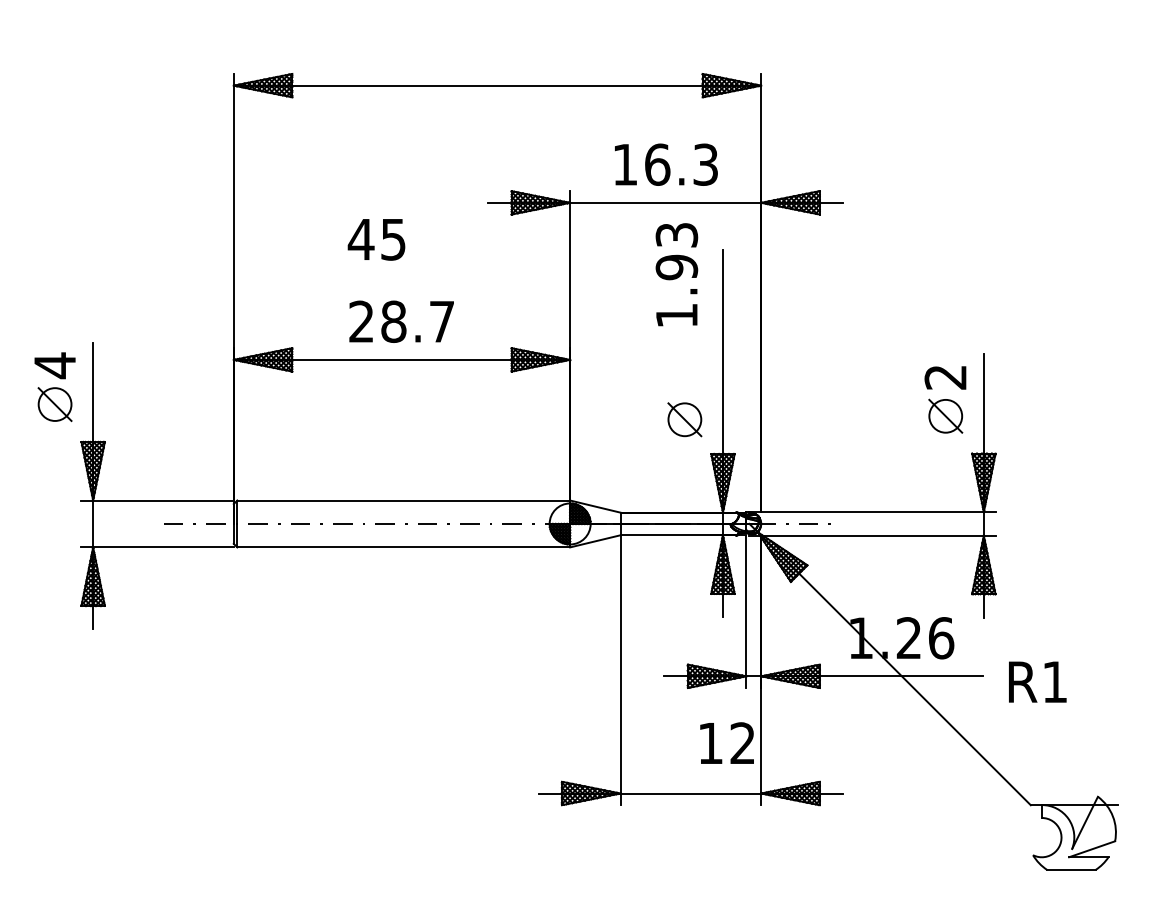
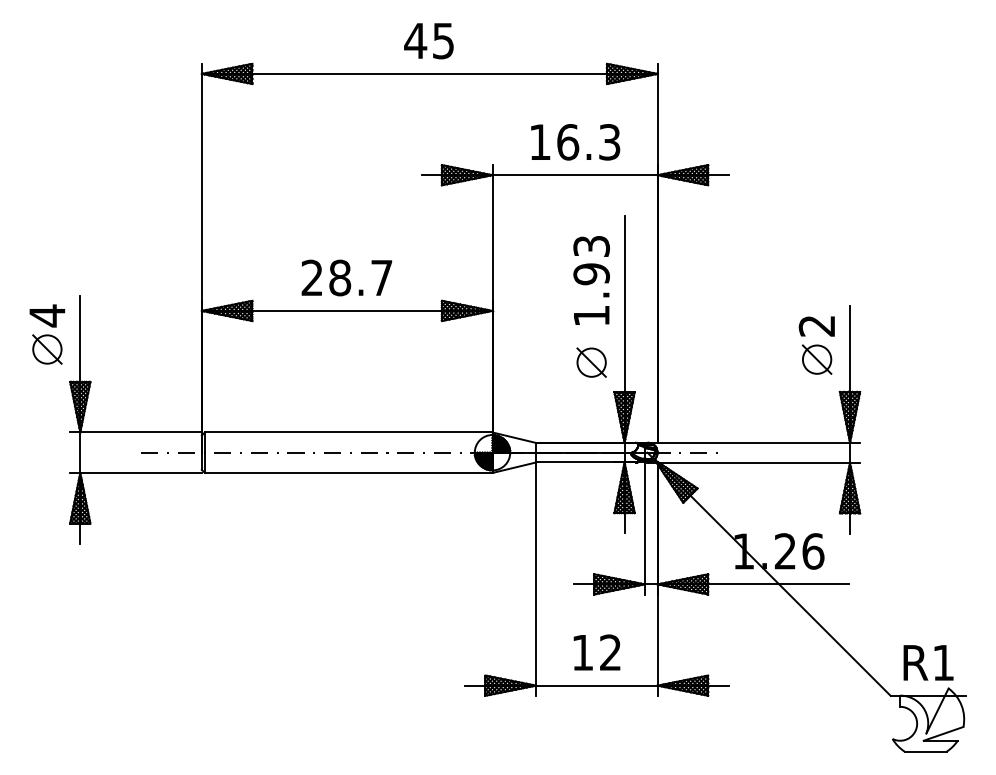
text: (376, 239) -> (428, 40), moved
text: (676, 274) -> (591, 280), moved
text: (1037, 681) -> (928, 662), moved
text: (726, 742) -> (596, 651), moved

